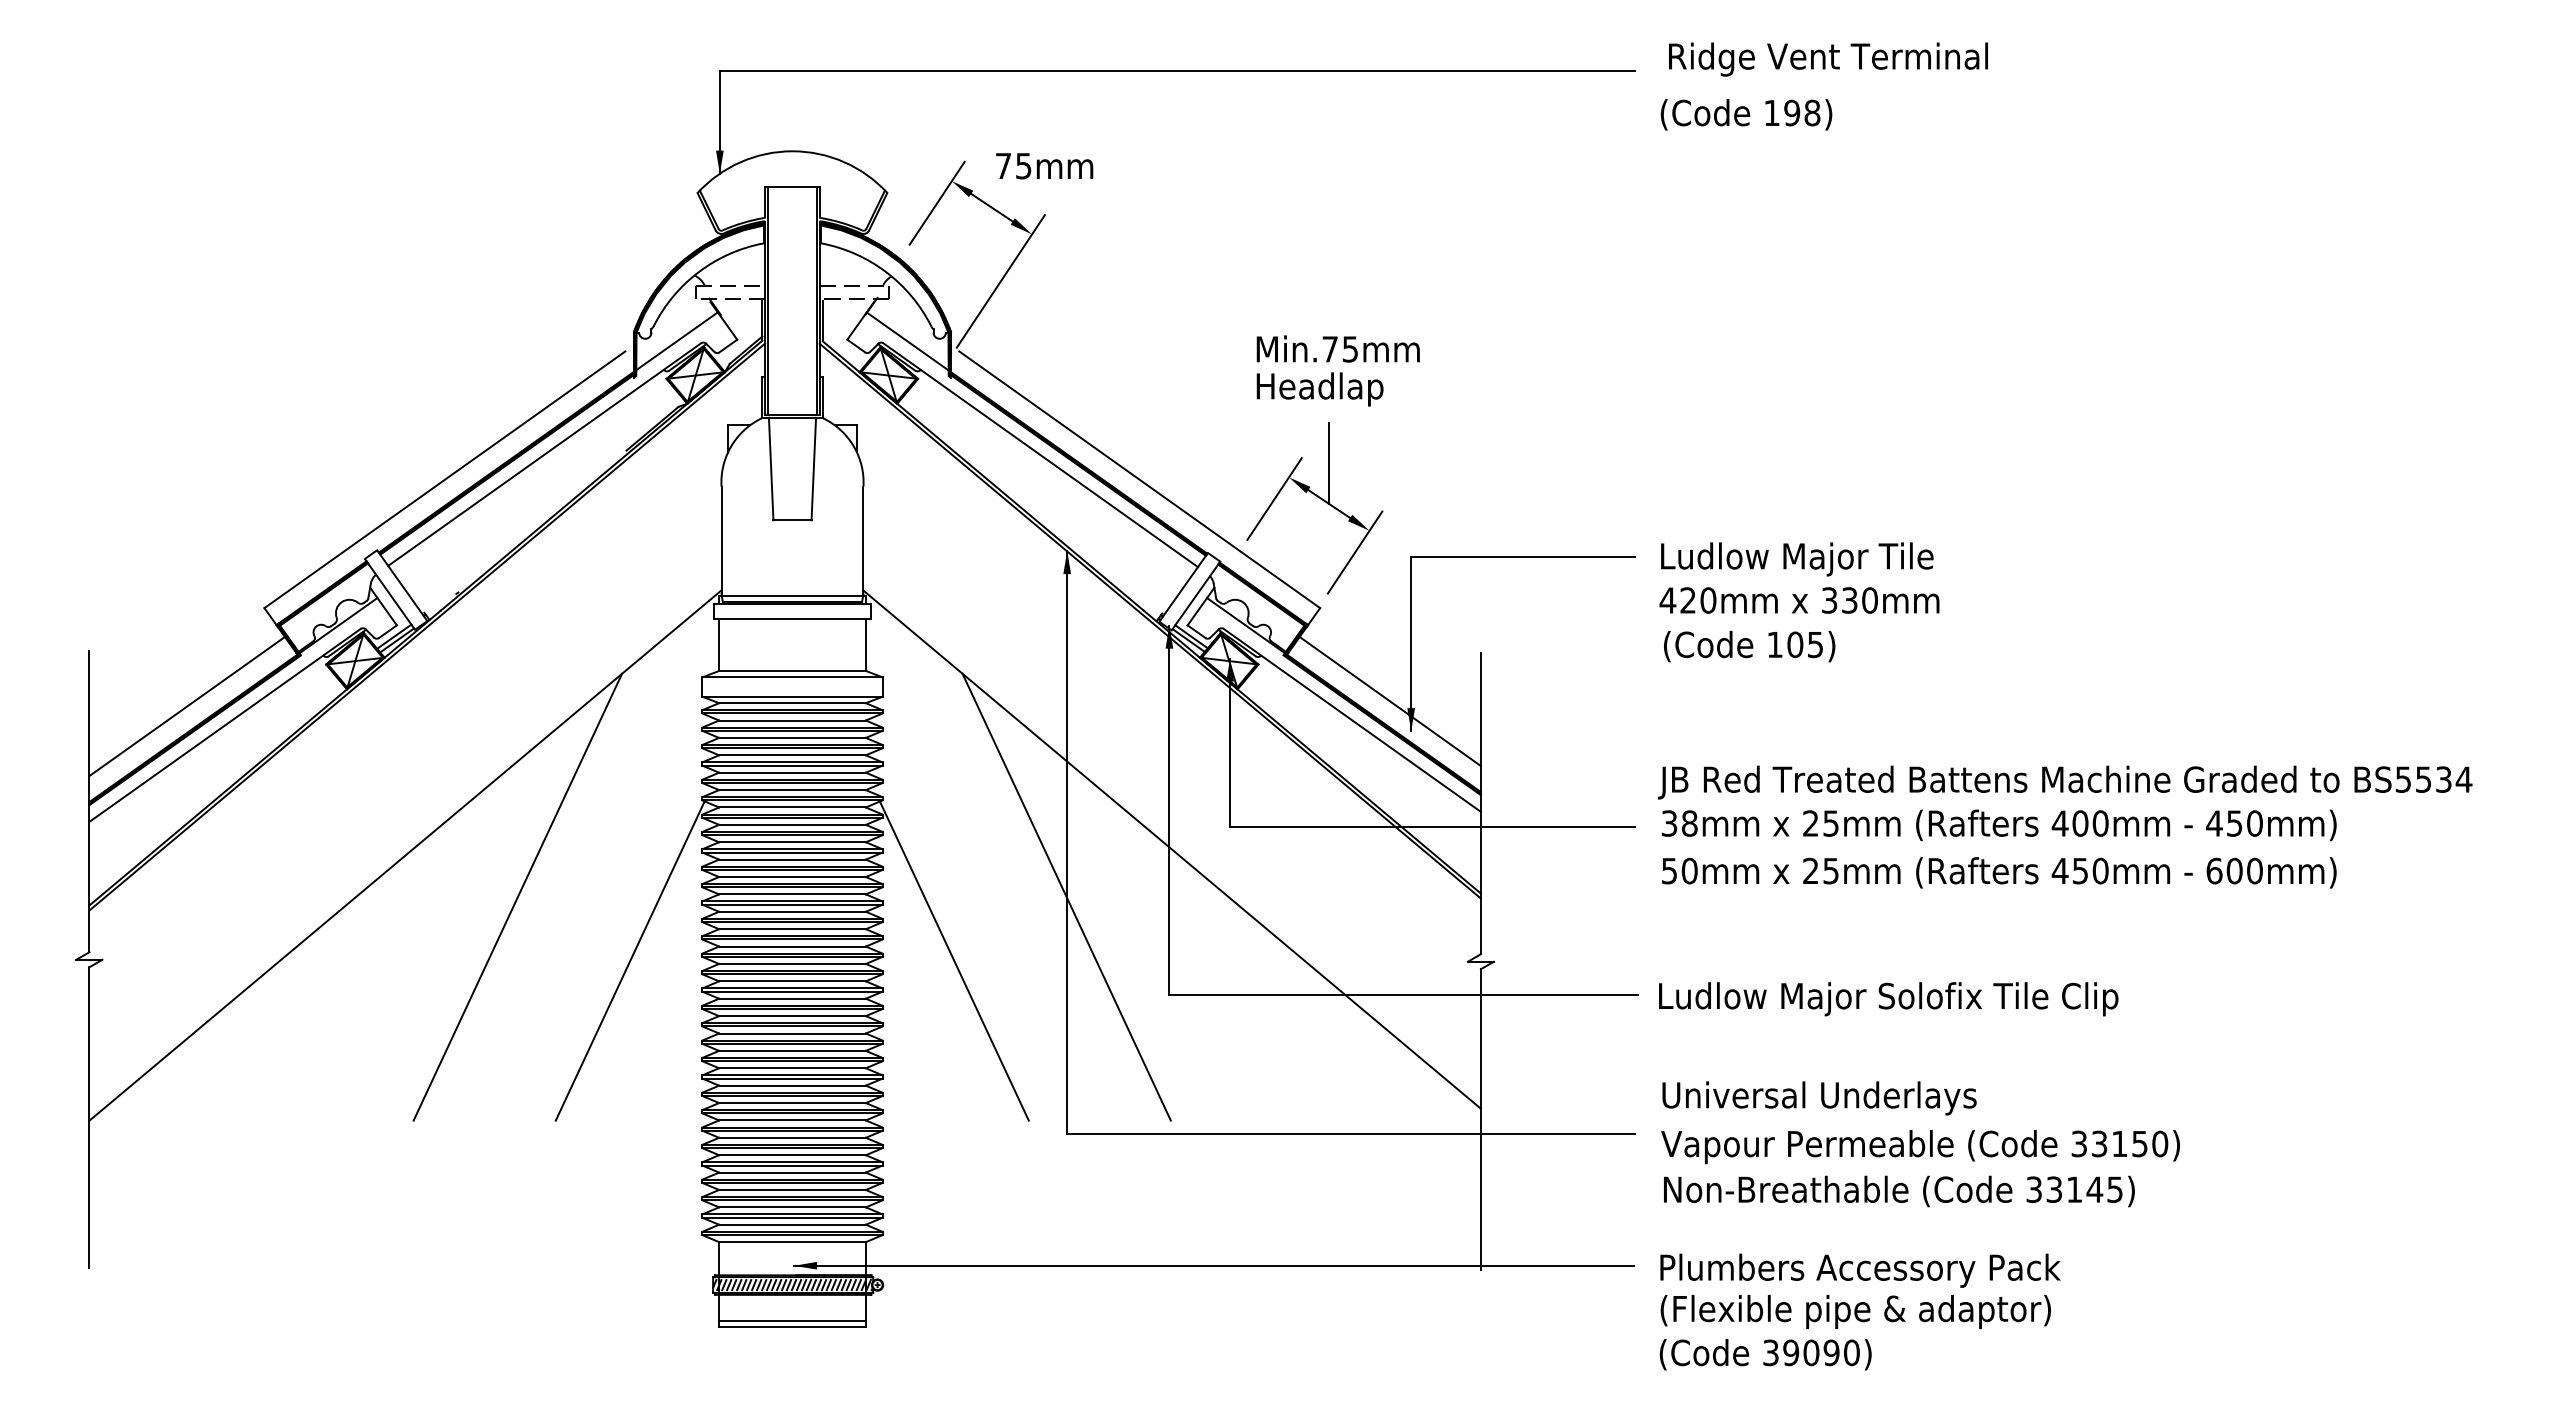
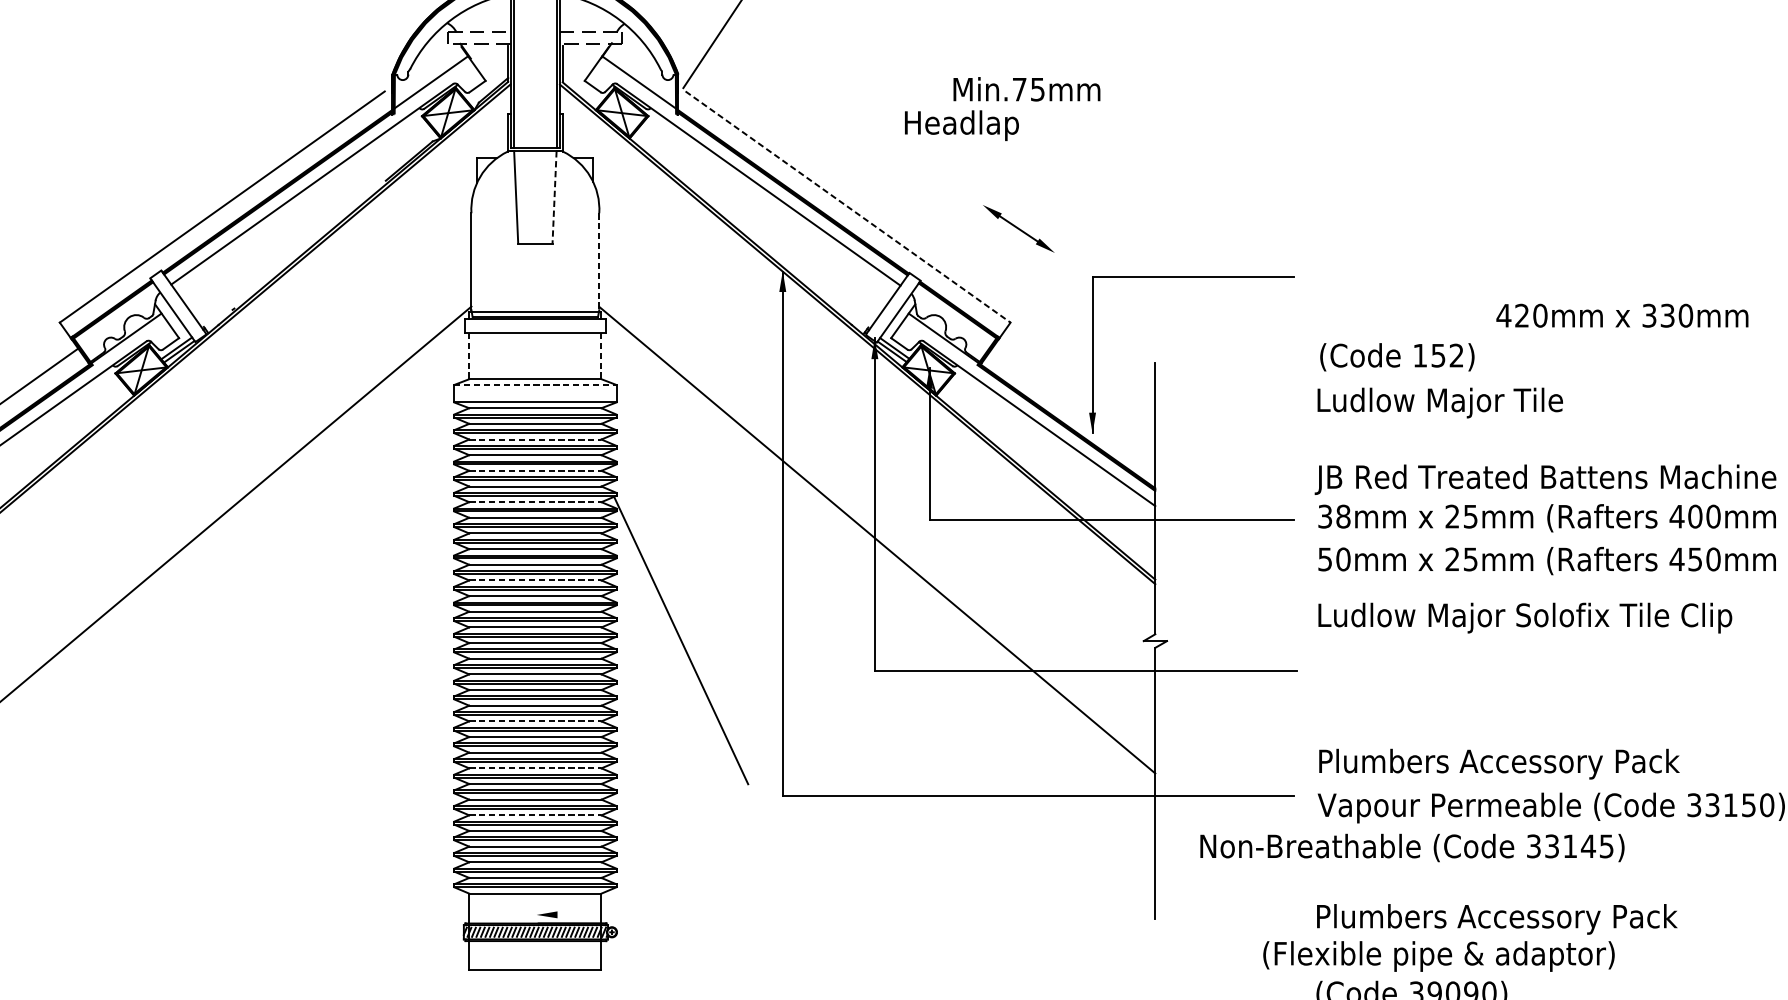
text: (1319, 389) -> (961, 125), moved
line: (1329, 463) -> (1018, 192), removed
line: (813, 469) -> (554, 197), solid -> dashed
line: (1140, 480) -> (848, 207), solid -> dashed
line: (1274, 498) -> (969, 223), removed
line: (863, 540) -> (599, 261), solid -> dashed
line: (1354, 552) -> (1041, 272), removed
text: (1797, 559) -> (1440, 403), moved
text: (1799, 600) -> (1622, 315), moved
text: (1804, 644) -> (1446, 355), 105) -> 152)
line: (719, 645) -> (469, 356), solid -> dashed
line: (865, 645) -> (601, 356), solid -> dashed
line: (793, 677) -> (536, 385), solid -> dashed
line: (1389, 701) -> (1073, 406), removed
line: (793, 737) -> (536, 439), solid -> dashed
line: (793, 772) -> (536, 470), solid -> dashed
line: (793, 807) -> (536, 502), solid -> dashed
line: (793, 894) -> (536, 580), solid -> dashed
line: (517, 896) -> (287, 582), removed
line: (1066, 896) -> (782, 582), removed
line: (629, 960) -> (388, 639), removed
text: (1888, 999) -> (1525, 618), moved
line: (793, 1050) -> (536, 721), solid -> dashed
text: (1862, 1098) -> (1499, 764), Universal Underlays -> Plumbers Accessory Pack
line: (793, 1103) -> (536, 768), solid -> dashed
line: (793, 1155) -> (536, 815), solid -> dashed
text: (1899, 1191) -> (1412, 848), moved
line: (1213, 1266) -> (914, 915), removed
text: (1855, 1311) -> (1438, 956), moved
line: (792, 1320) -> (535, 964), removed

